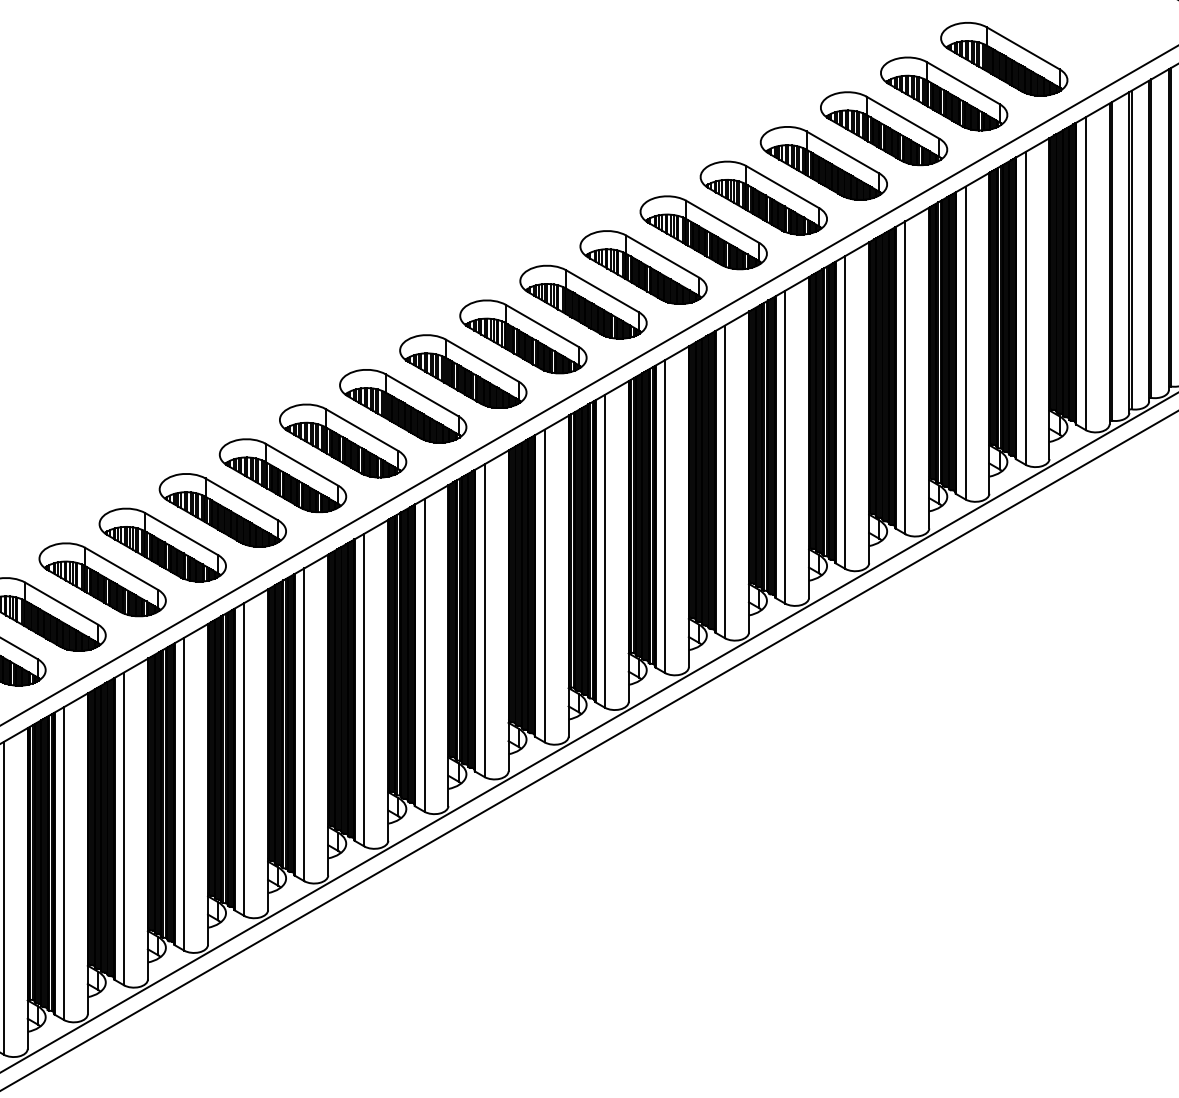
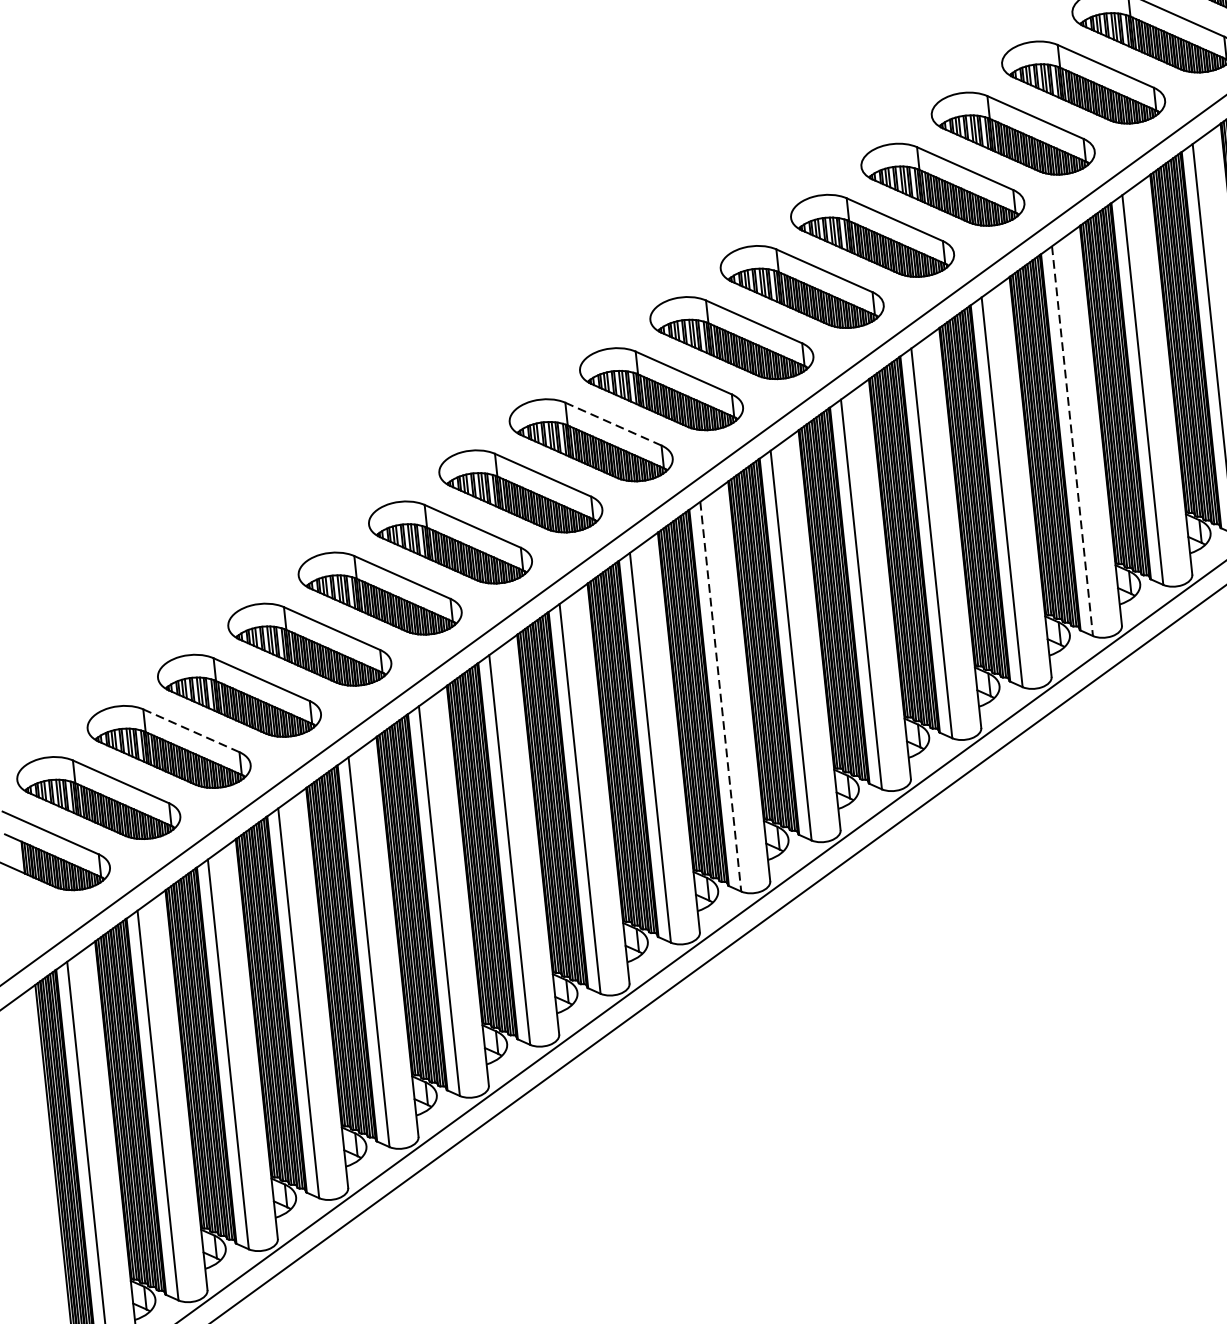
line: (422, 395) -> (613, 424), solid -> dashed
line: (785, 447) -> (1072, 441), solid -> dashed
line: (62, 603) -> (192, 730), solid -> dashed
line: (484, 621) -> (720, 697), solid -> dashed

